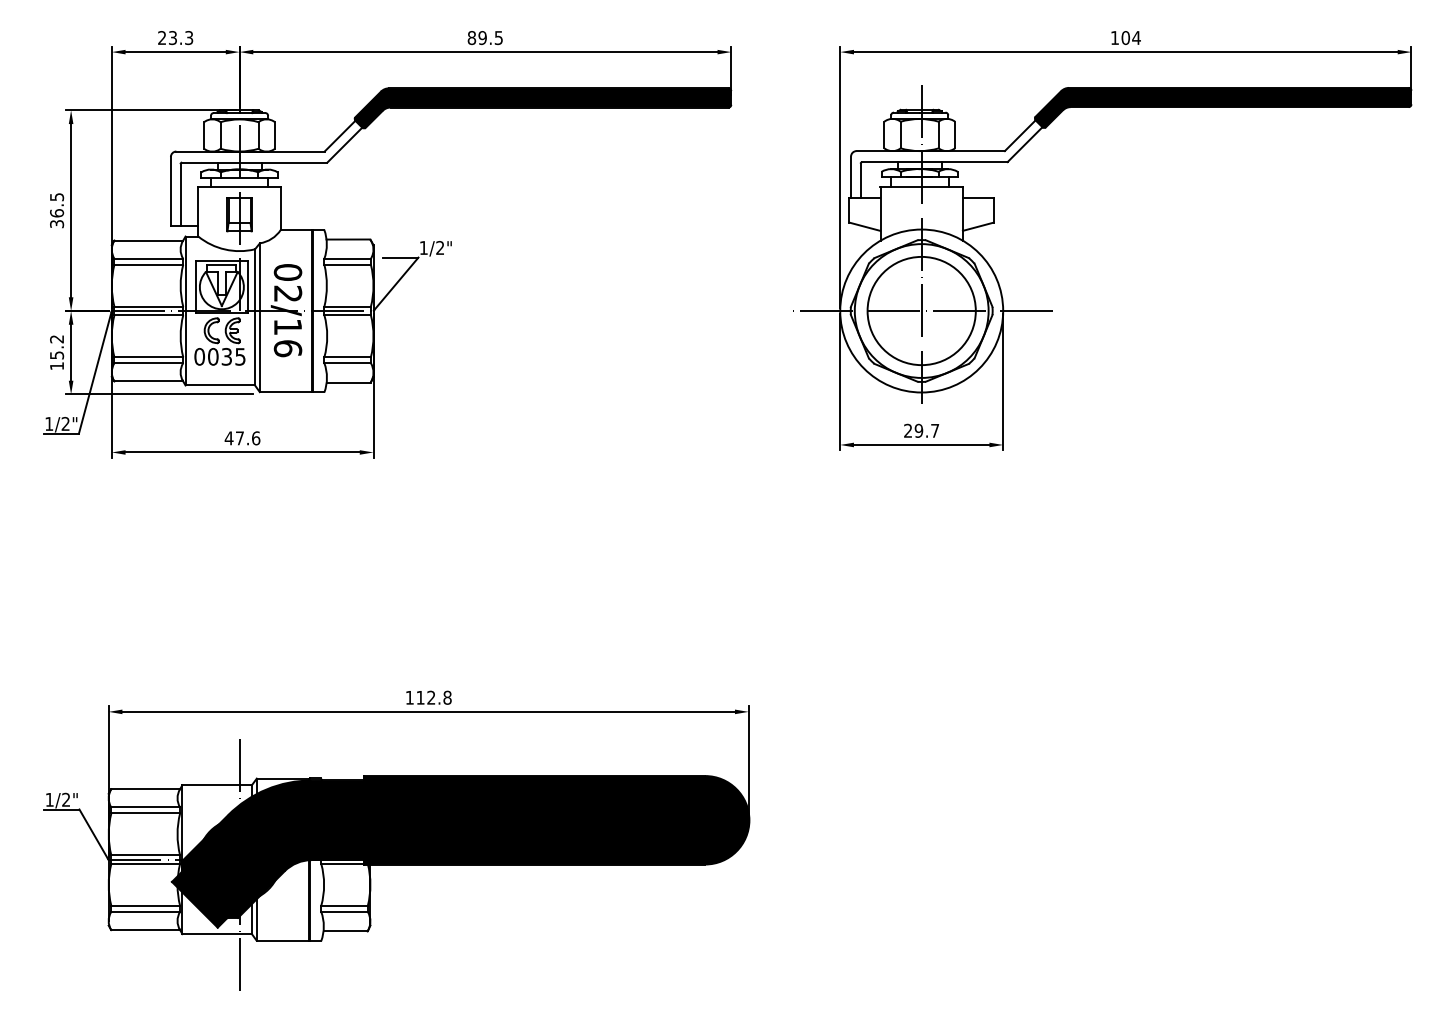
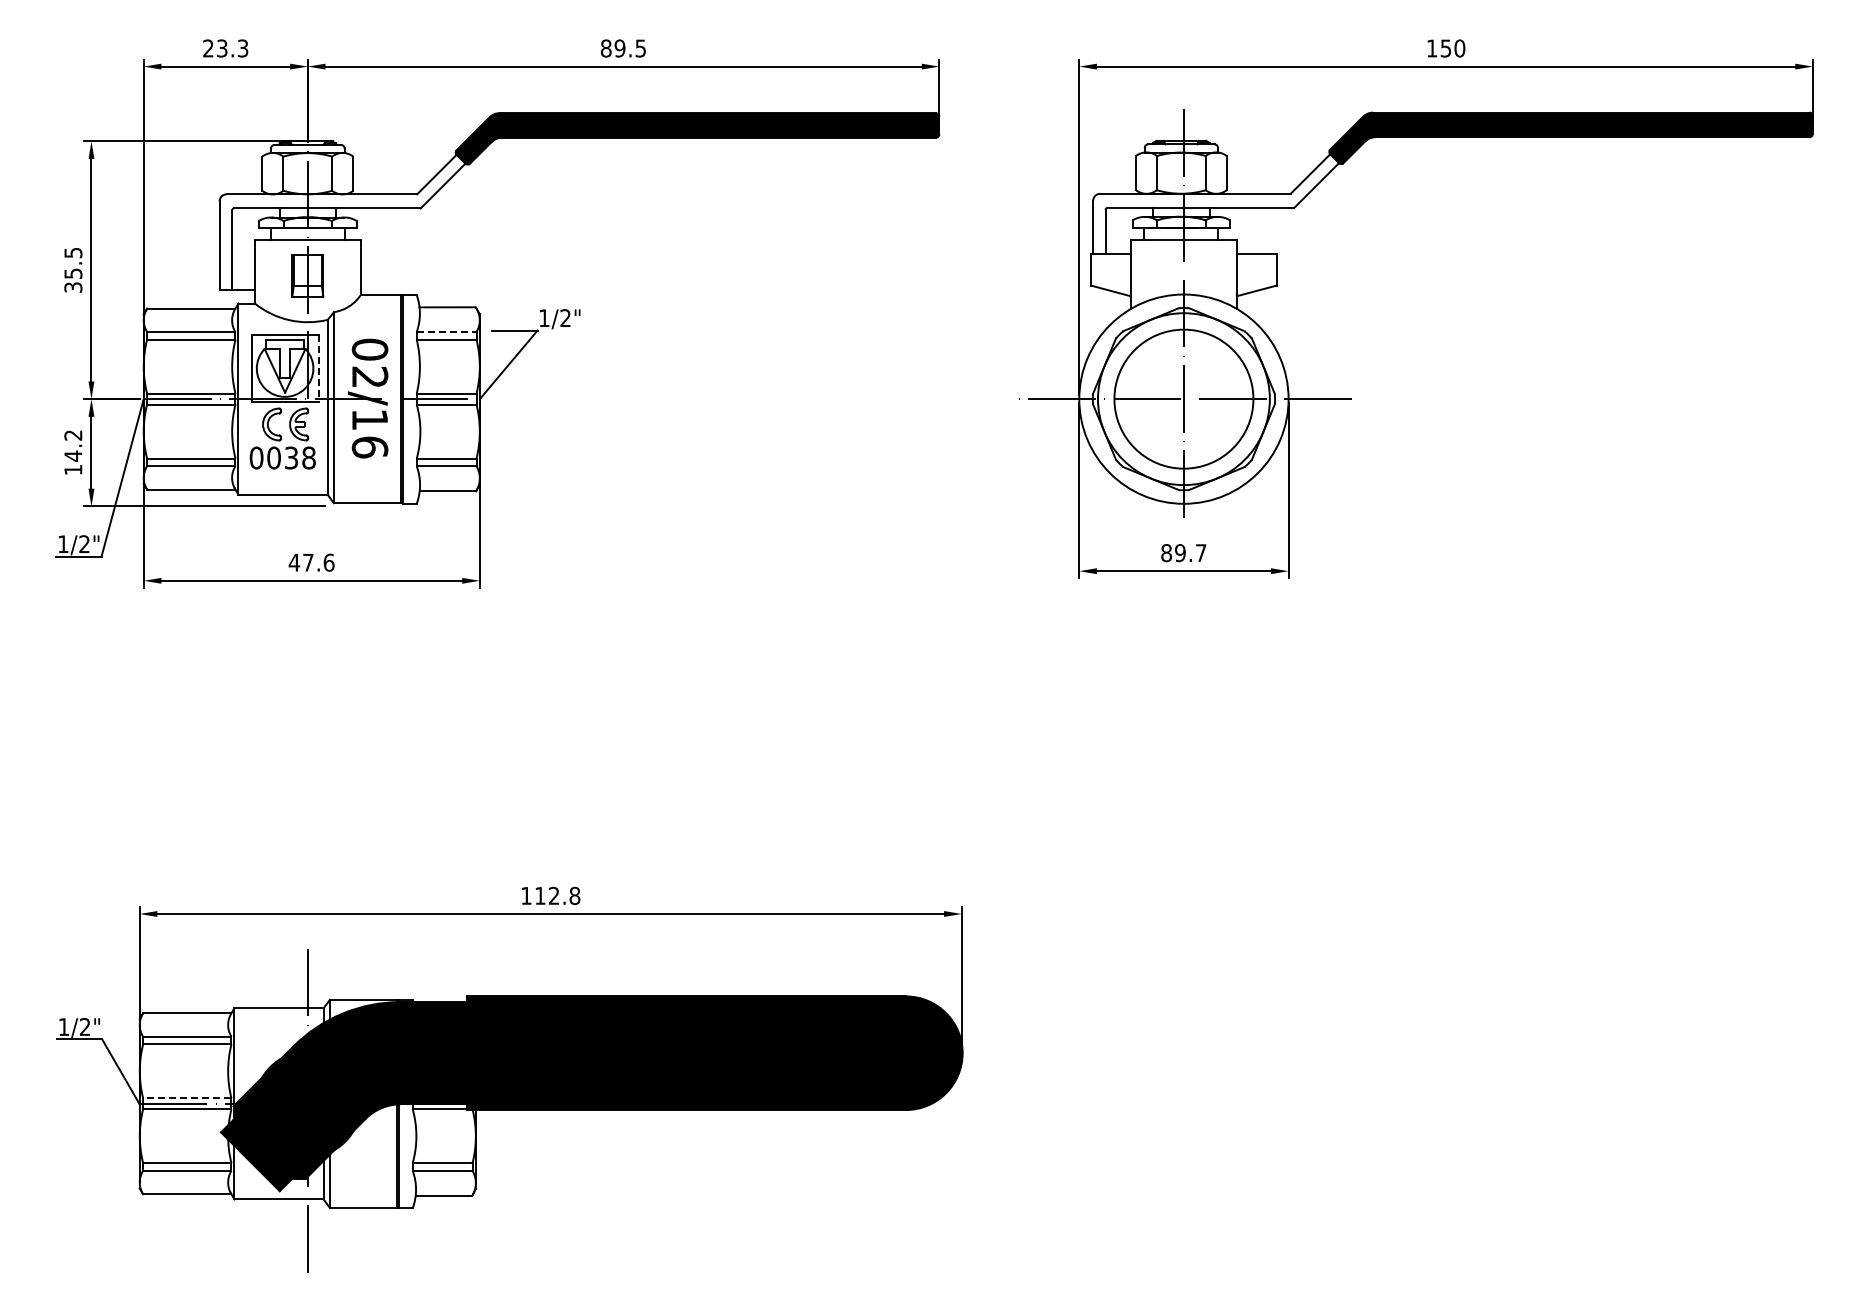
text: (1130, 38) -> (1452, 48), 104 -> 150
text: (57, 213) -> (73, 273), 36.5 -> 35.5
line: (347, 259) -> (446, 332), solid -> dashed
line: (247, 287) -> (318, 368), solid -> dashed
text: (57, 354) -> (73, 455), 15.2 -> 14.2
text: (240, 356) -> (308, 457), 0035 -> 0038
text: (908, 431) -> (1166, 553), 29.7 -> 89.7
line: (145, 855) -> (186, 1098), solid -> dashed

